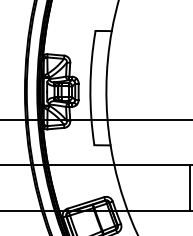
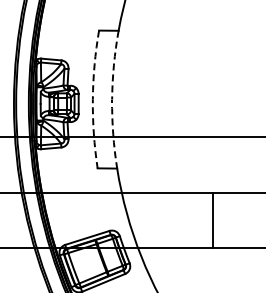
arc: (90, 88) -> (92, 99), solid -> dashed
arc: (106, 88) -> (112, 99), solid -> dashed

